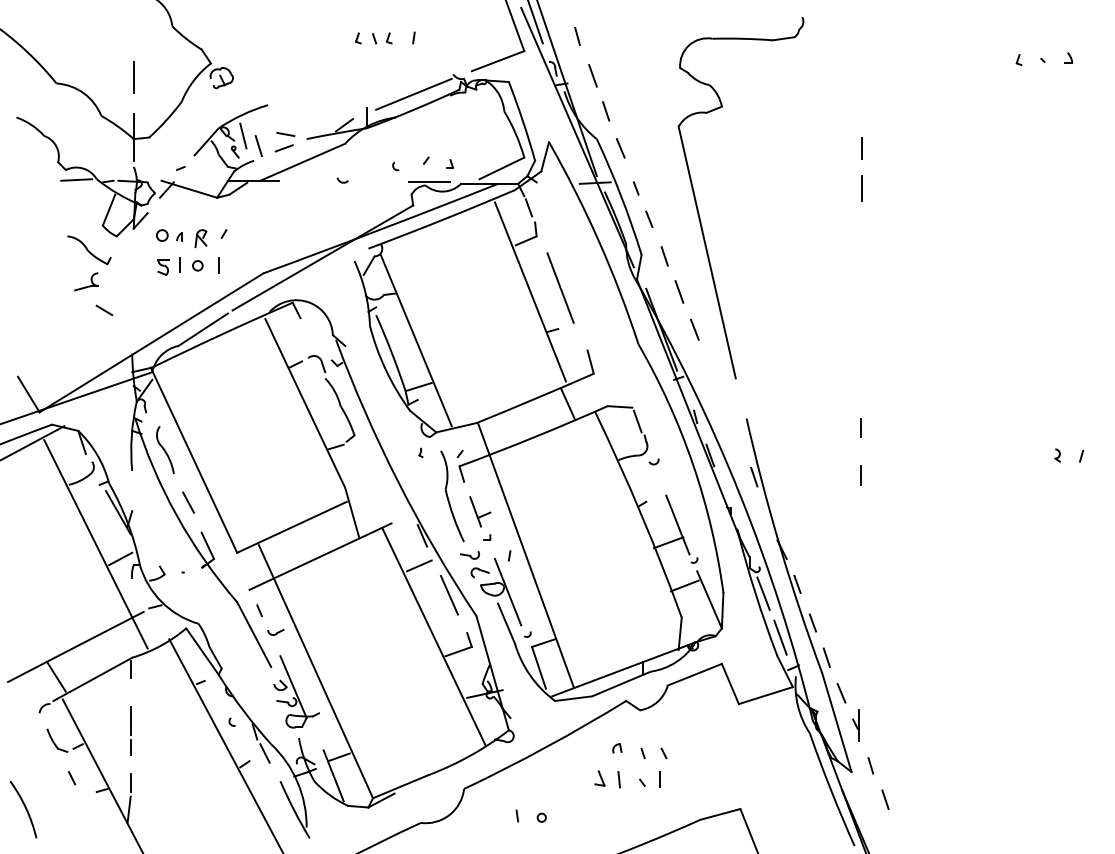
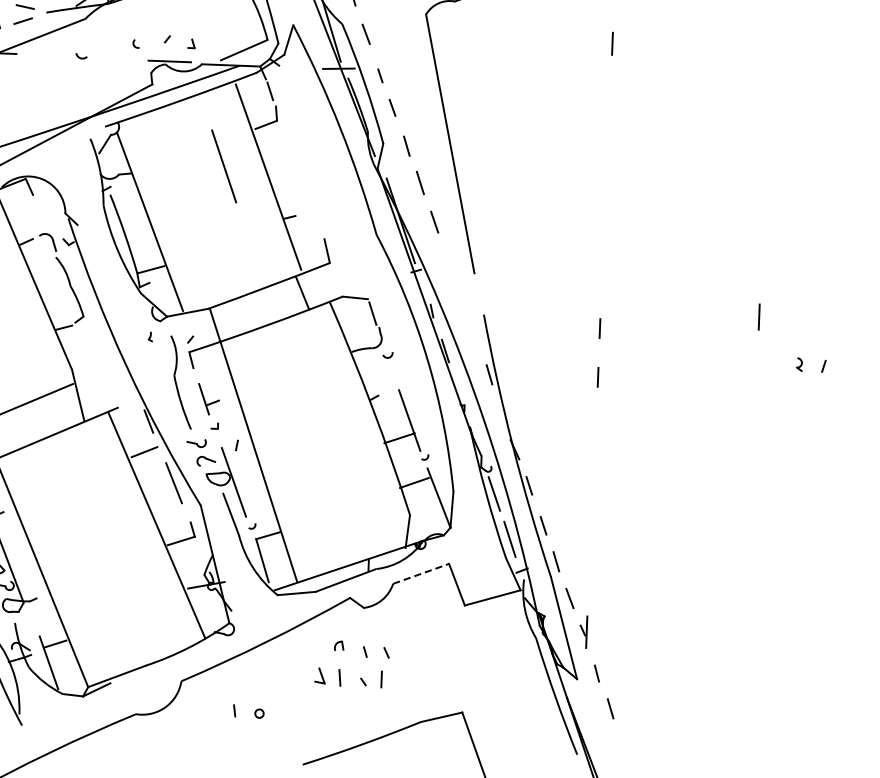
line: (861, 188) -> (758, 317), moved
line: (560, 287) -> (224, 165), moved
line: (695, 674) -> (421, 573), solid -> dashed

